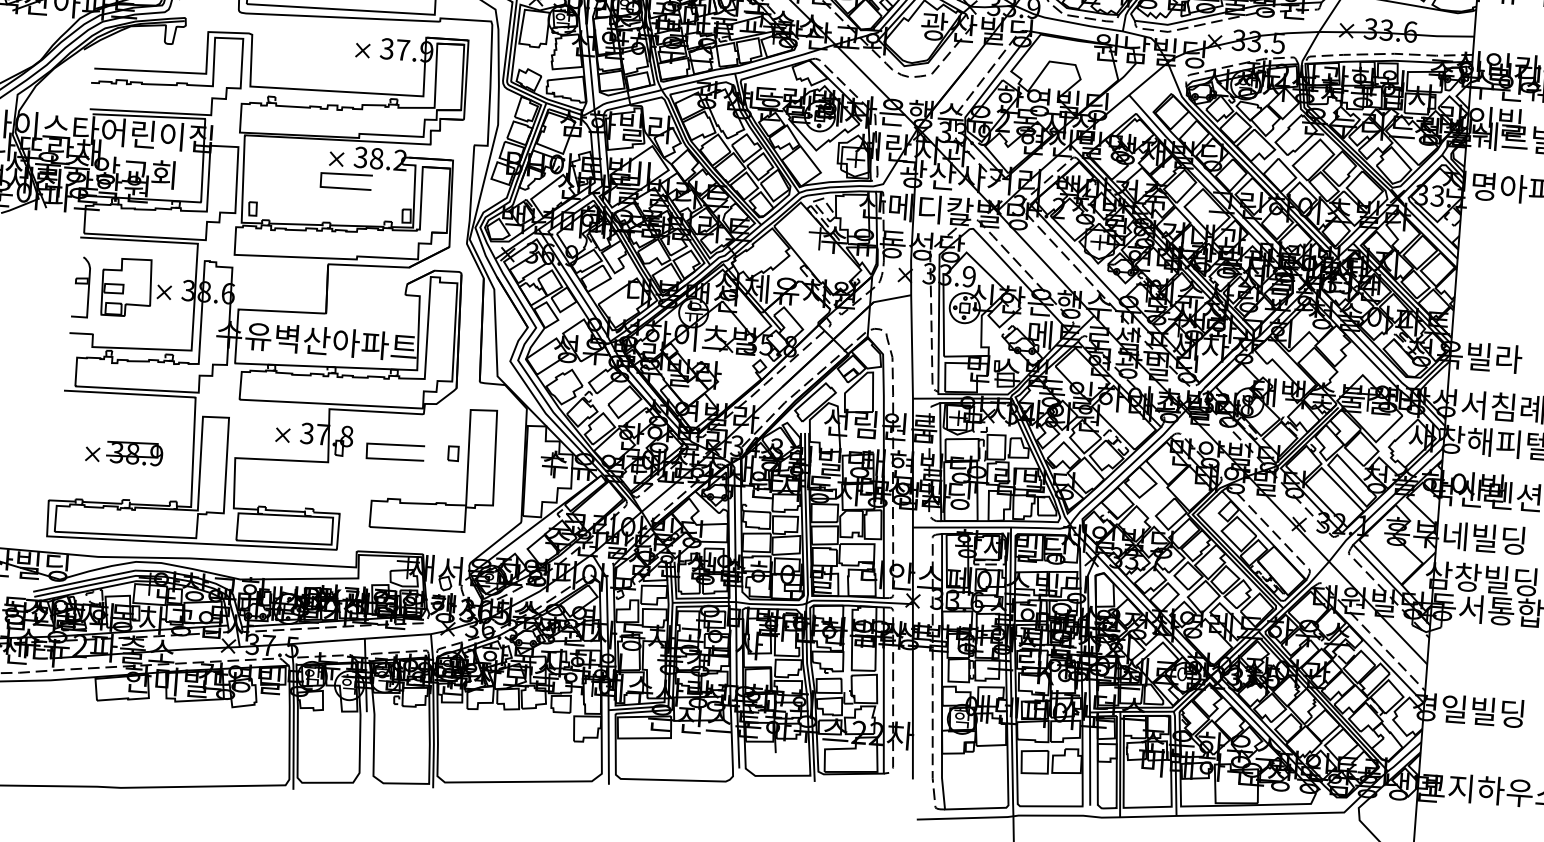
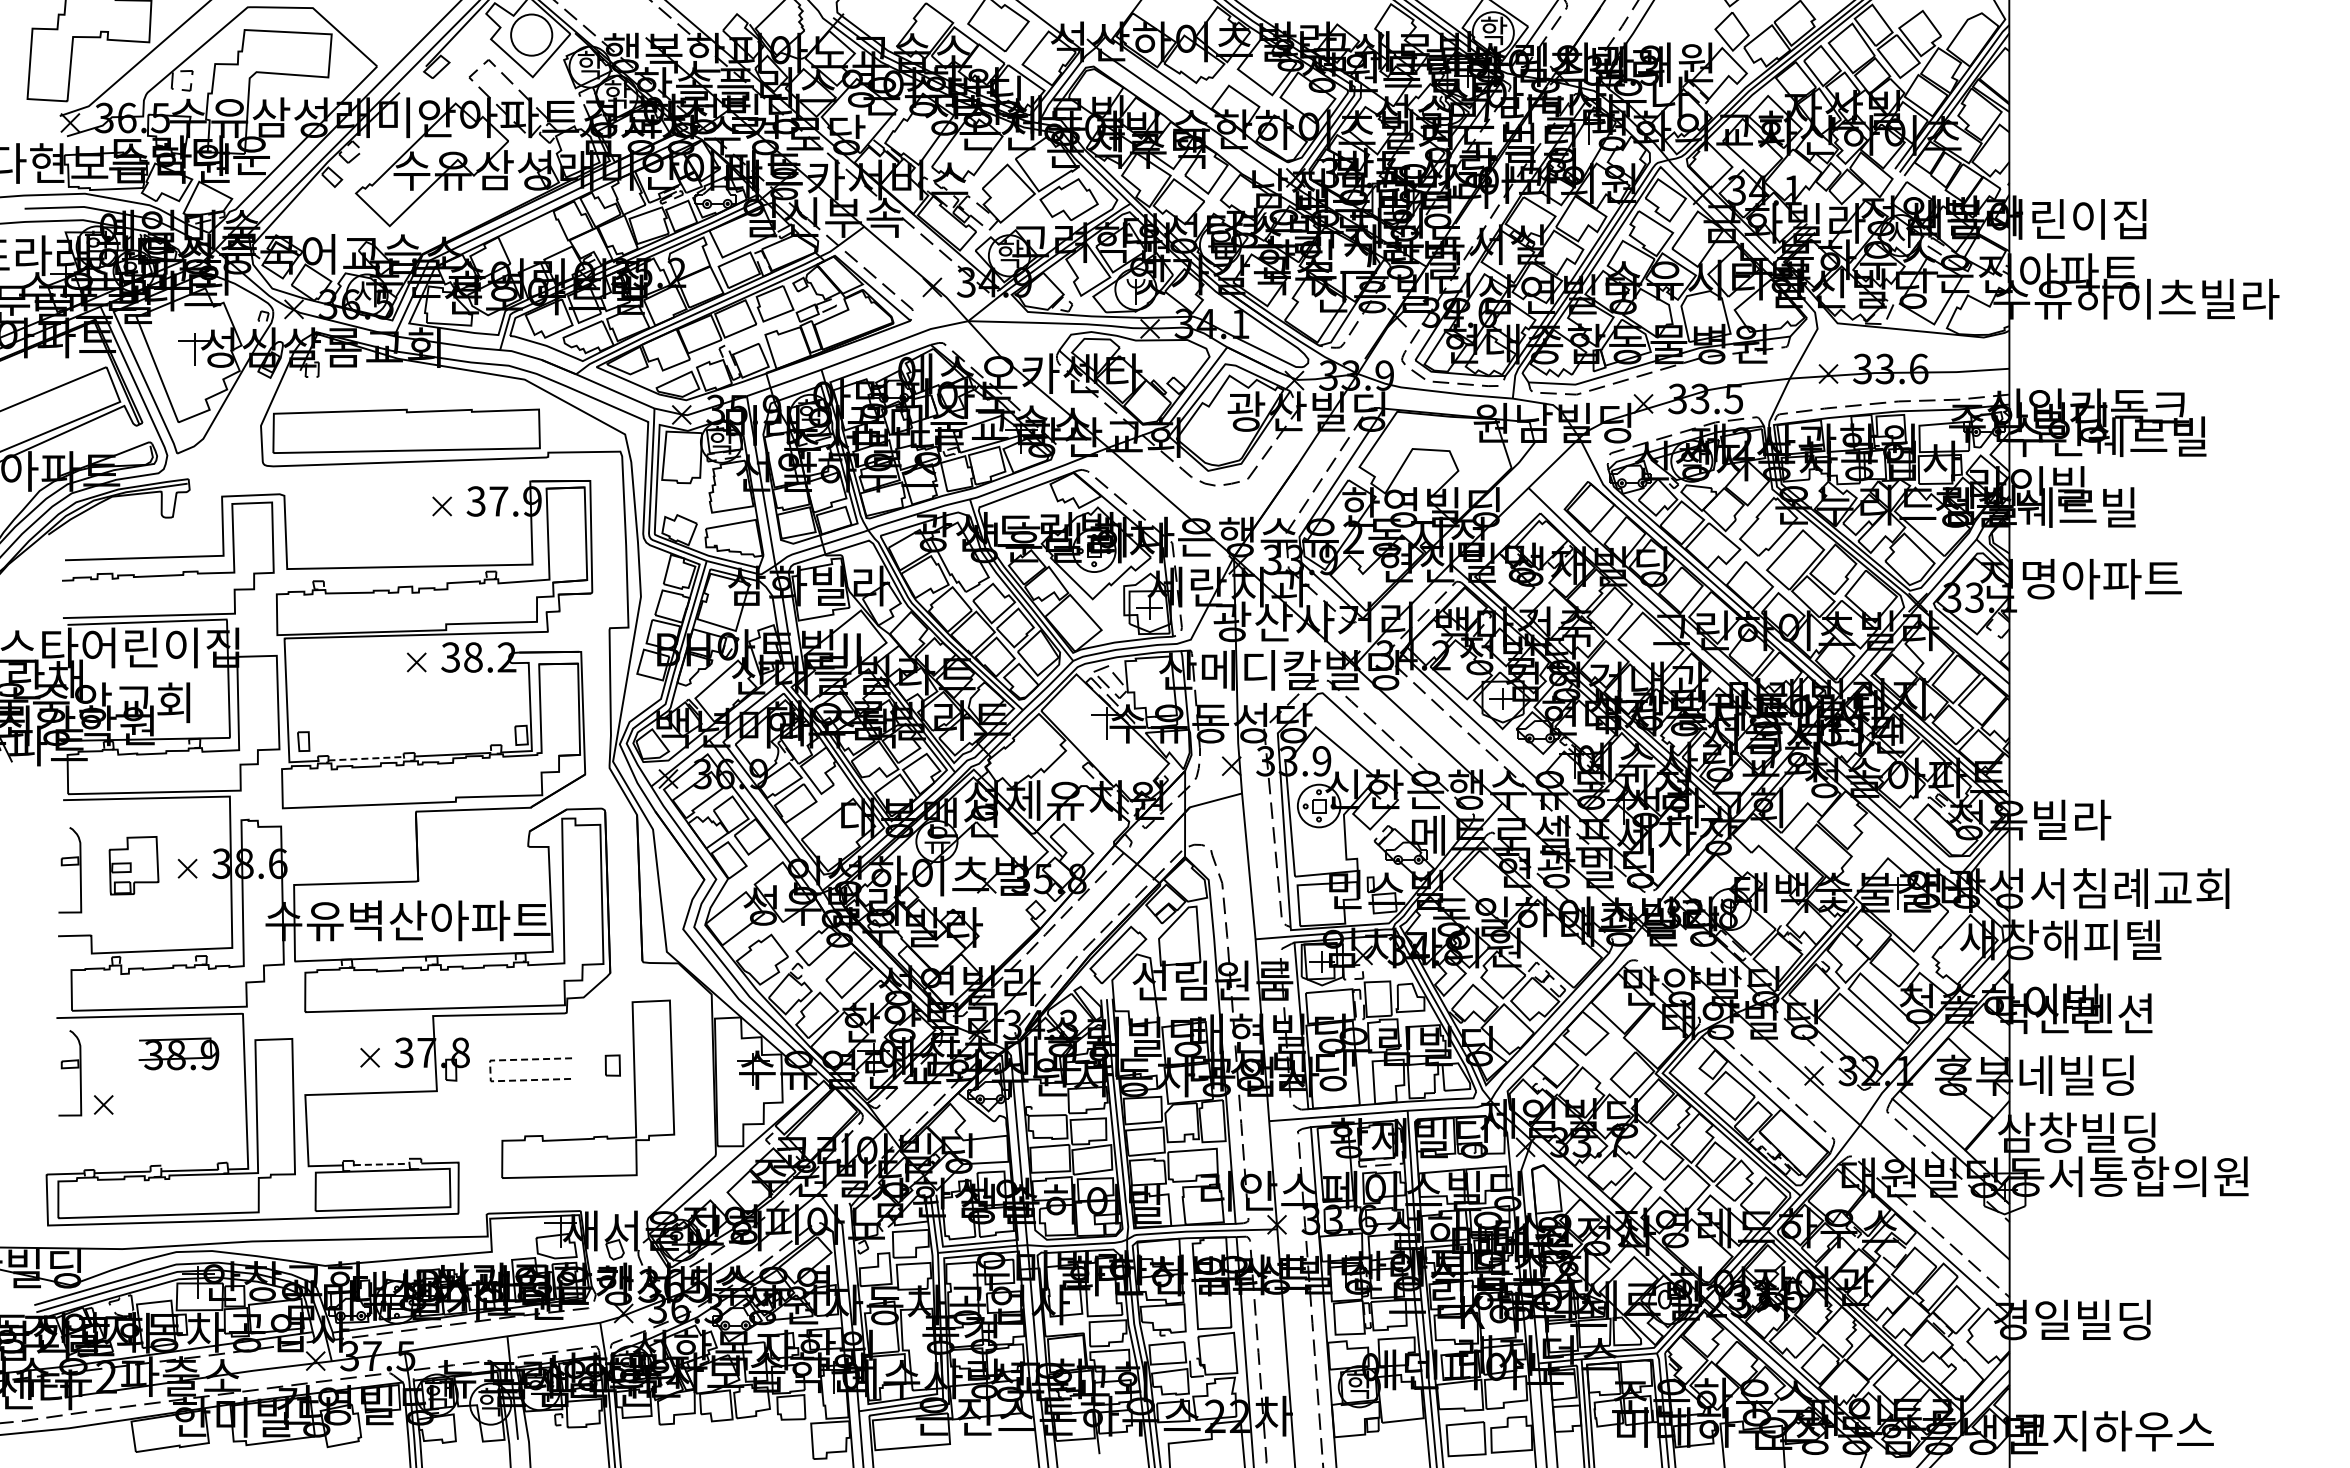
line: (346, 174) -> (432, 683), removed
line: (296, 224) -> (366, 758), solid -> dashed
part: (126, 287) -> (133, 865), size x0.7
part: (70, 430) -> (70, 1073), added
line: (366, 451) -> (490, 1071), solid -> dashed
part: (134, 452) -> (178, 1053), moved
line: (285, 511) -> (381, 1164), solid -> dashed

